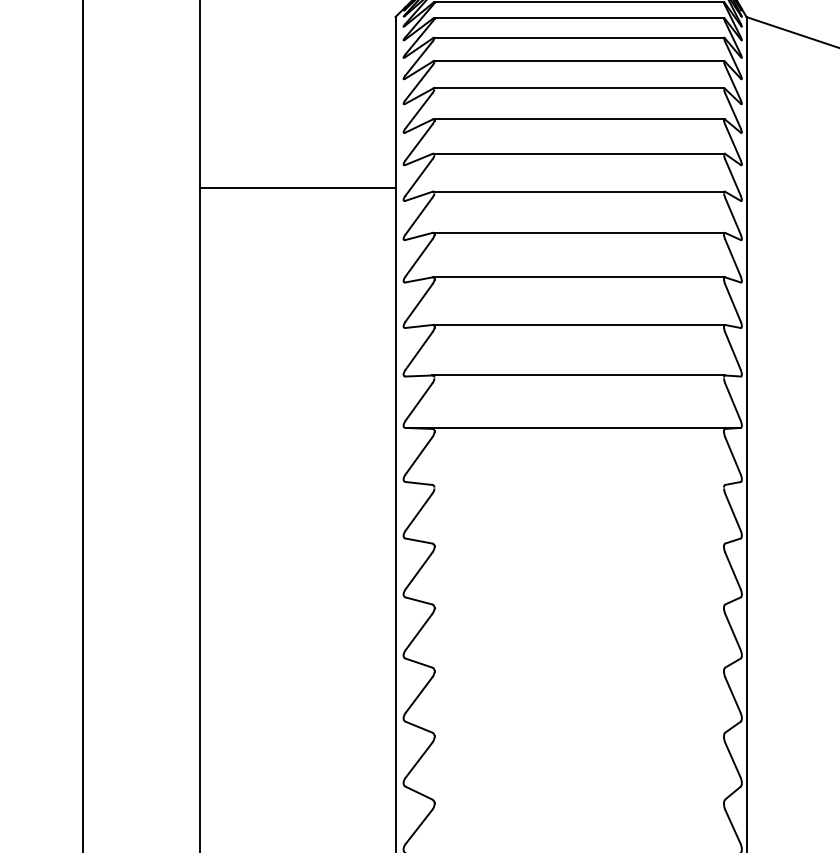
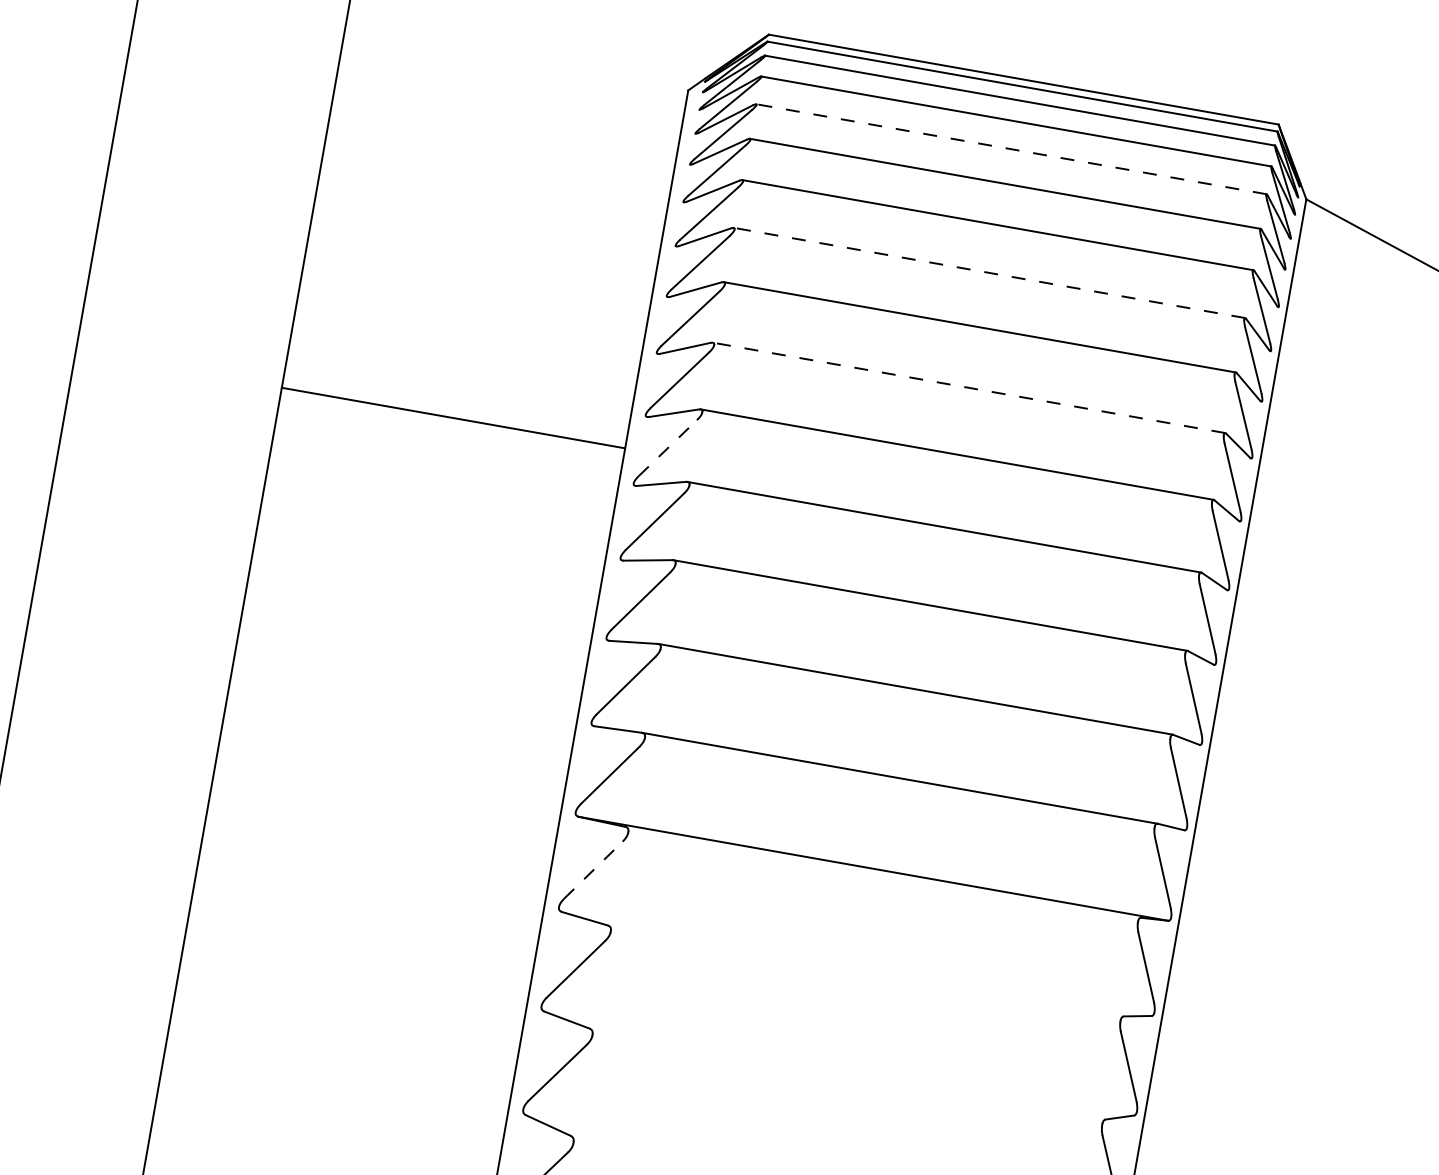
line: (579, 18) -> (1011, 149), solid -> dashed
line: (578, 88) -> (988, 272), solid -> dashed
line: (578, 153) -> (968, 387), solid -> dashed
line: (297, 188) -> (452, 418), moved
line: (418, 216) -> (666, 448), solid -> dashed
line: (418, 455) -> (592, 869), solid -> dashed

